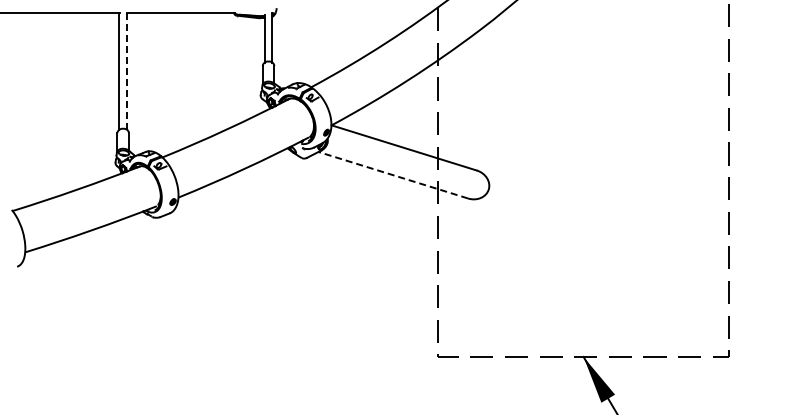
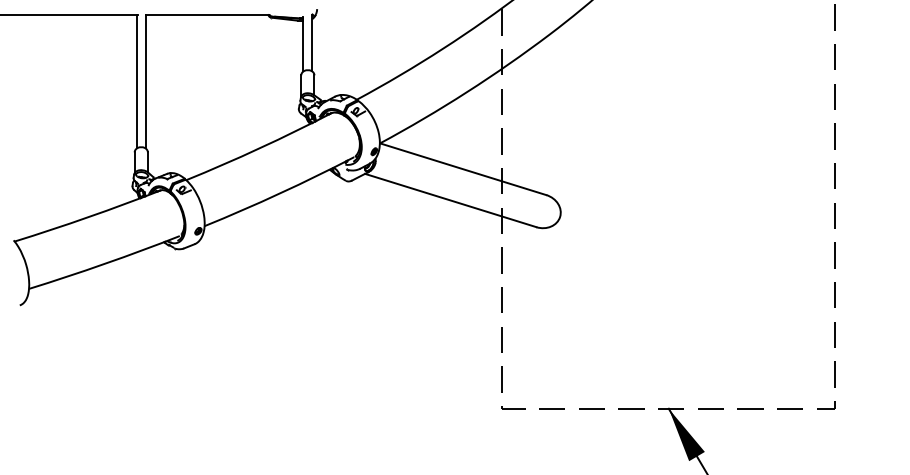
line: (127, 71) -> (146, 81), dashed -> solid
line: (392, 175) -> (449, 200), dashed -> solid

